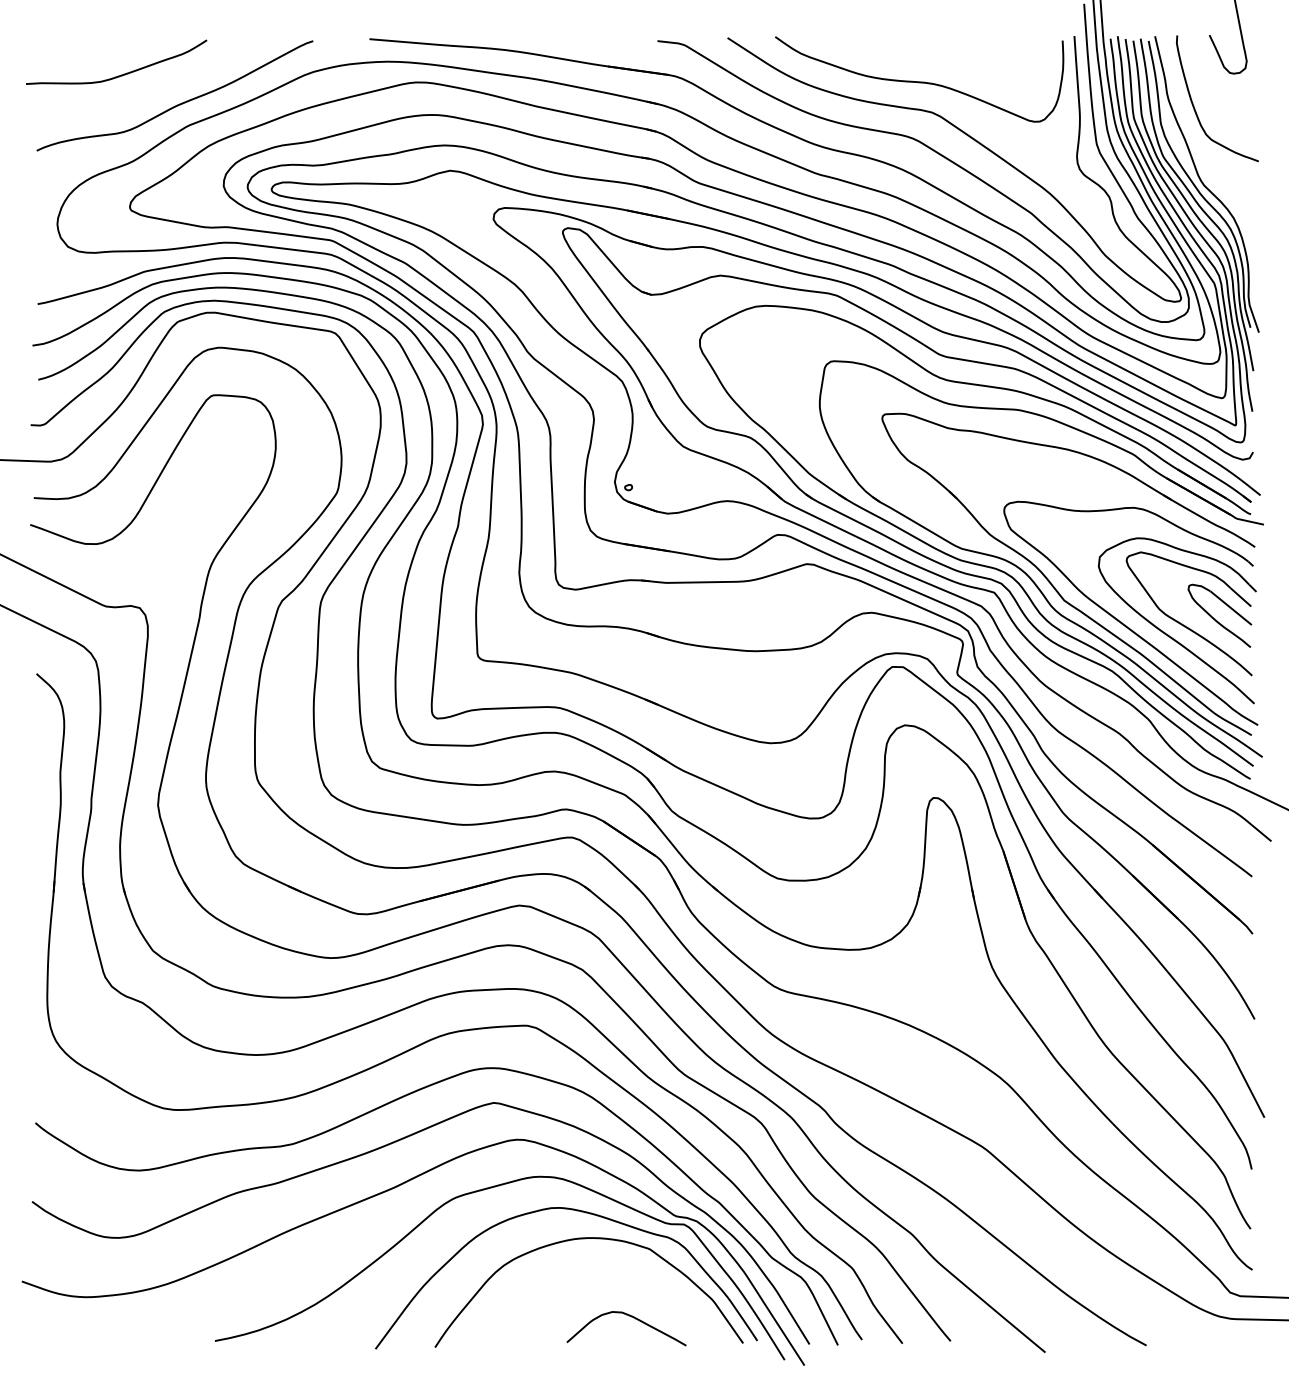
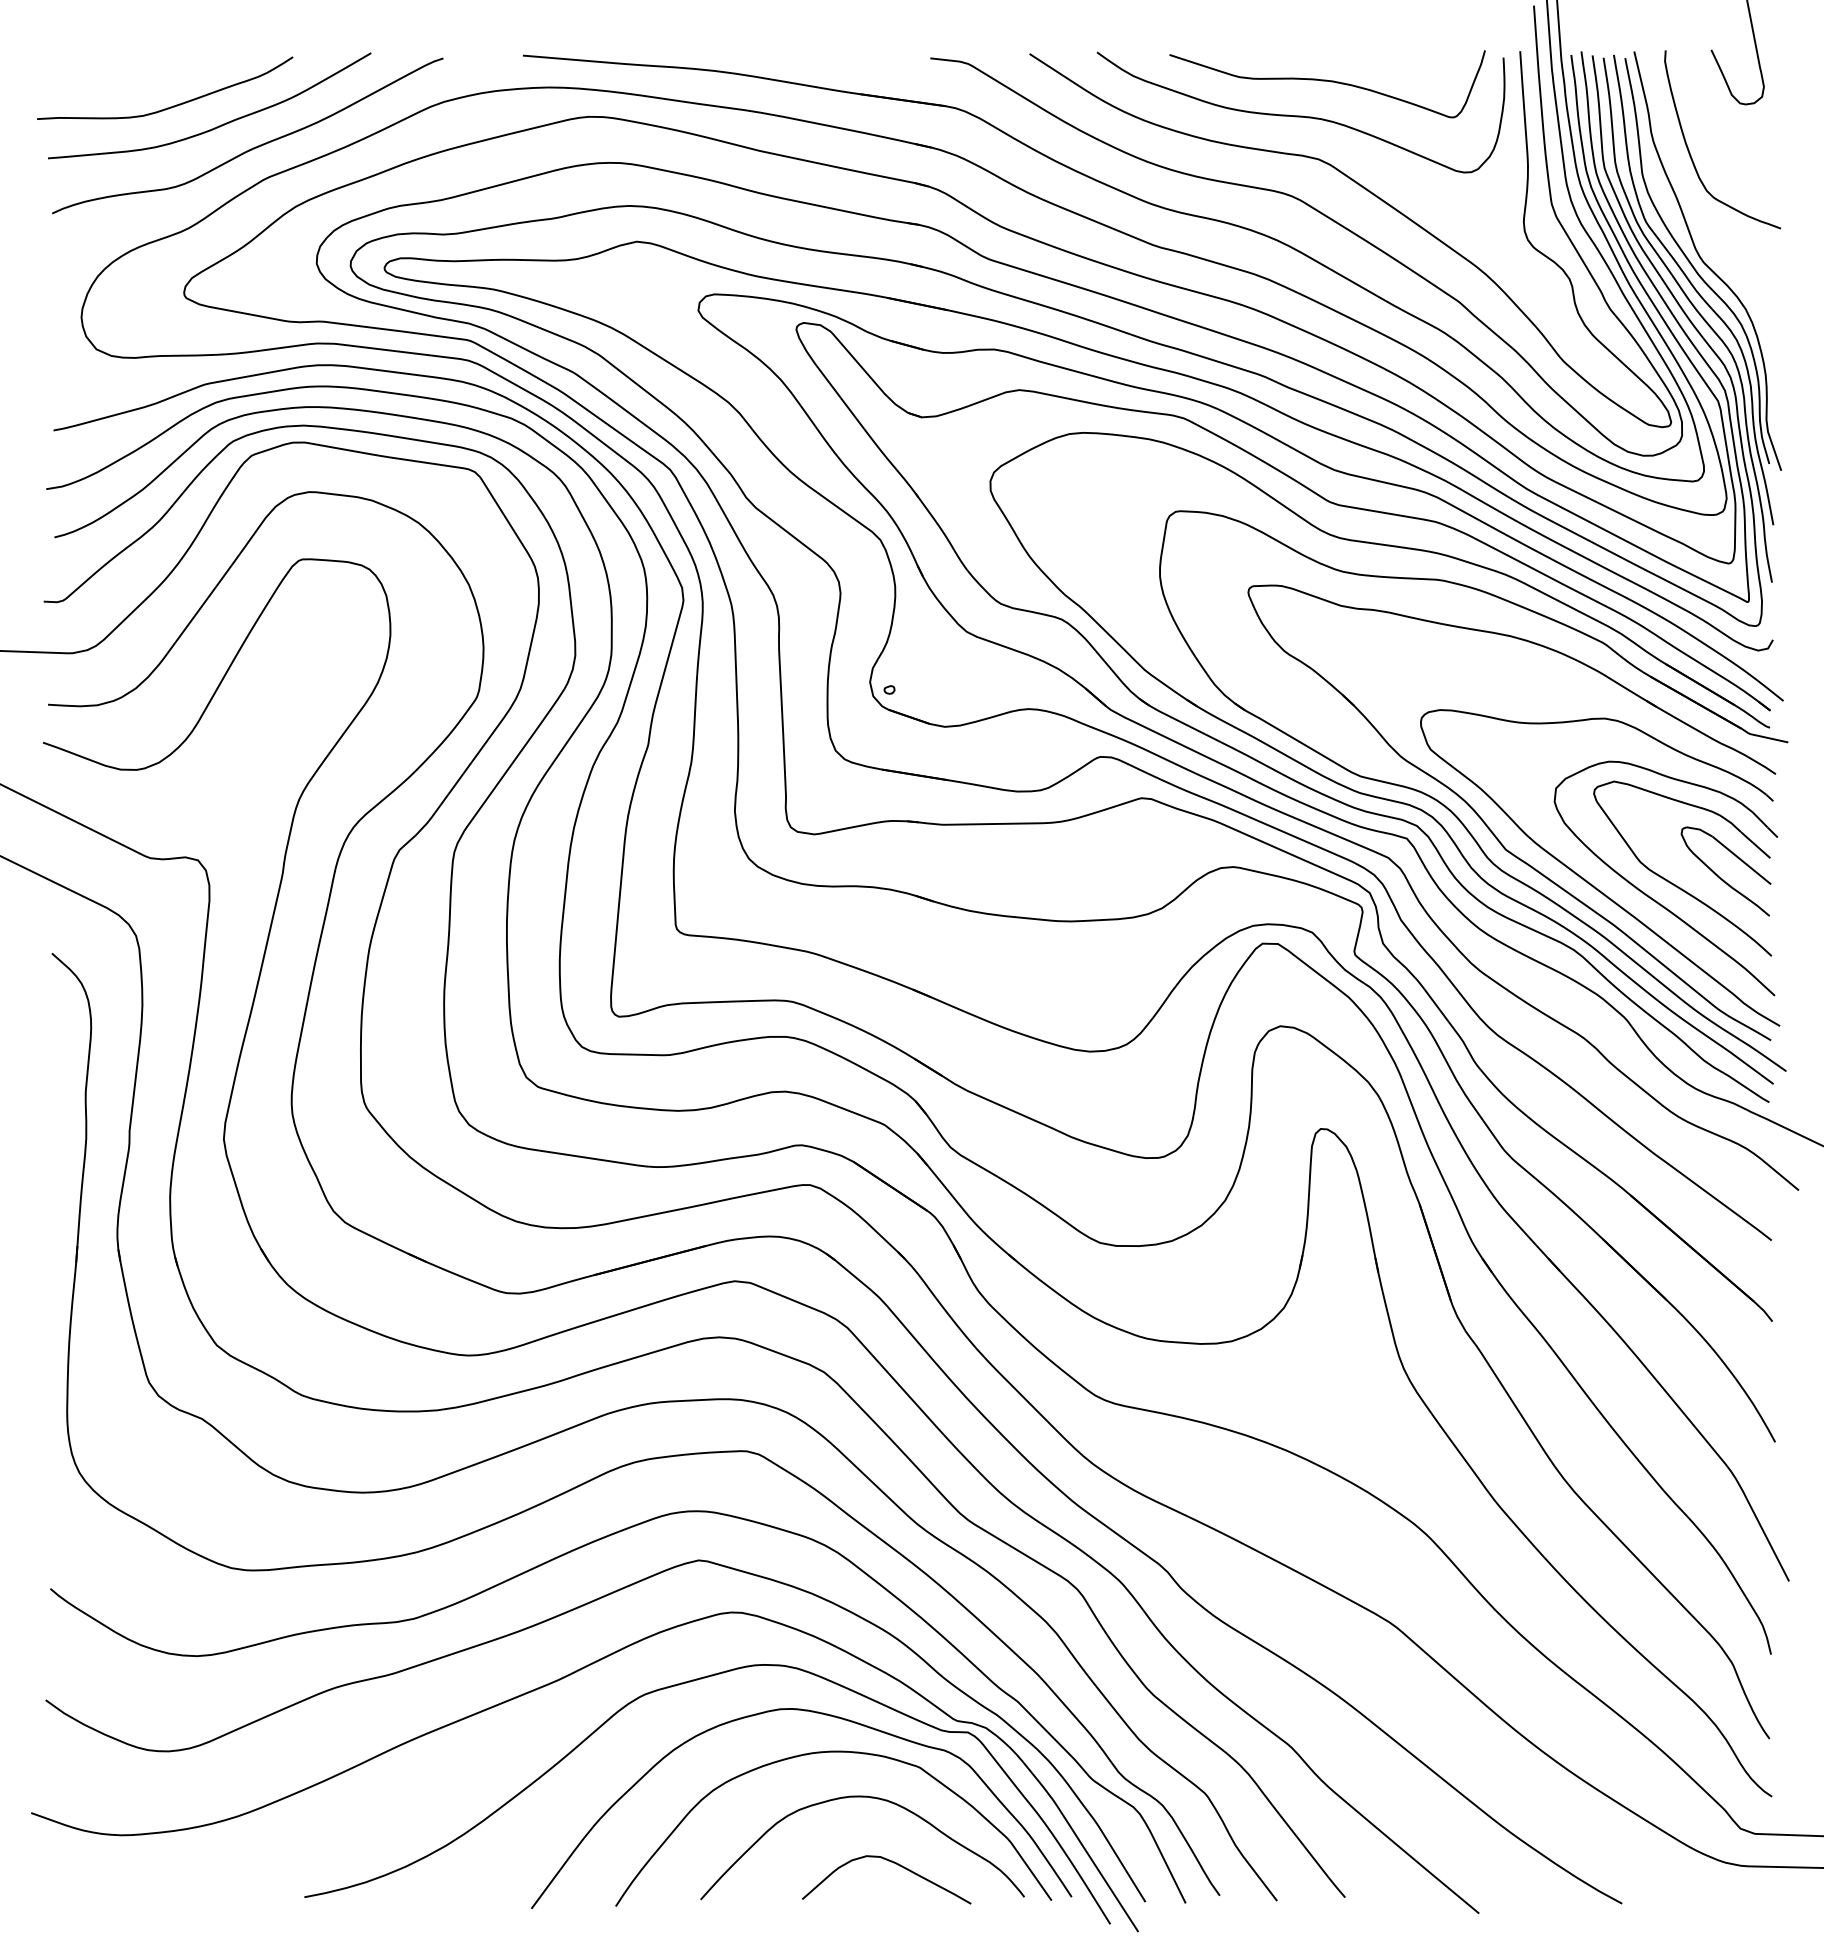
curve: (938, 57) -> (1327, 81), added
curve: (152, 89) -> (216, 126), added
curve: (615, 1271) -> (870, 1798), added

